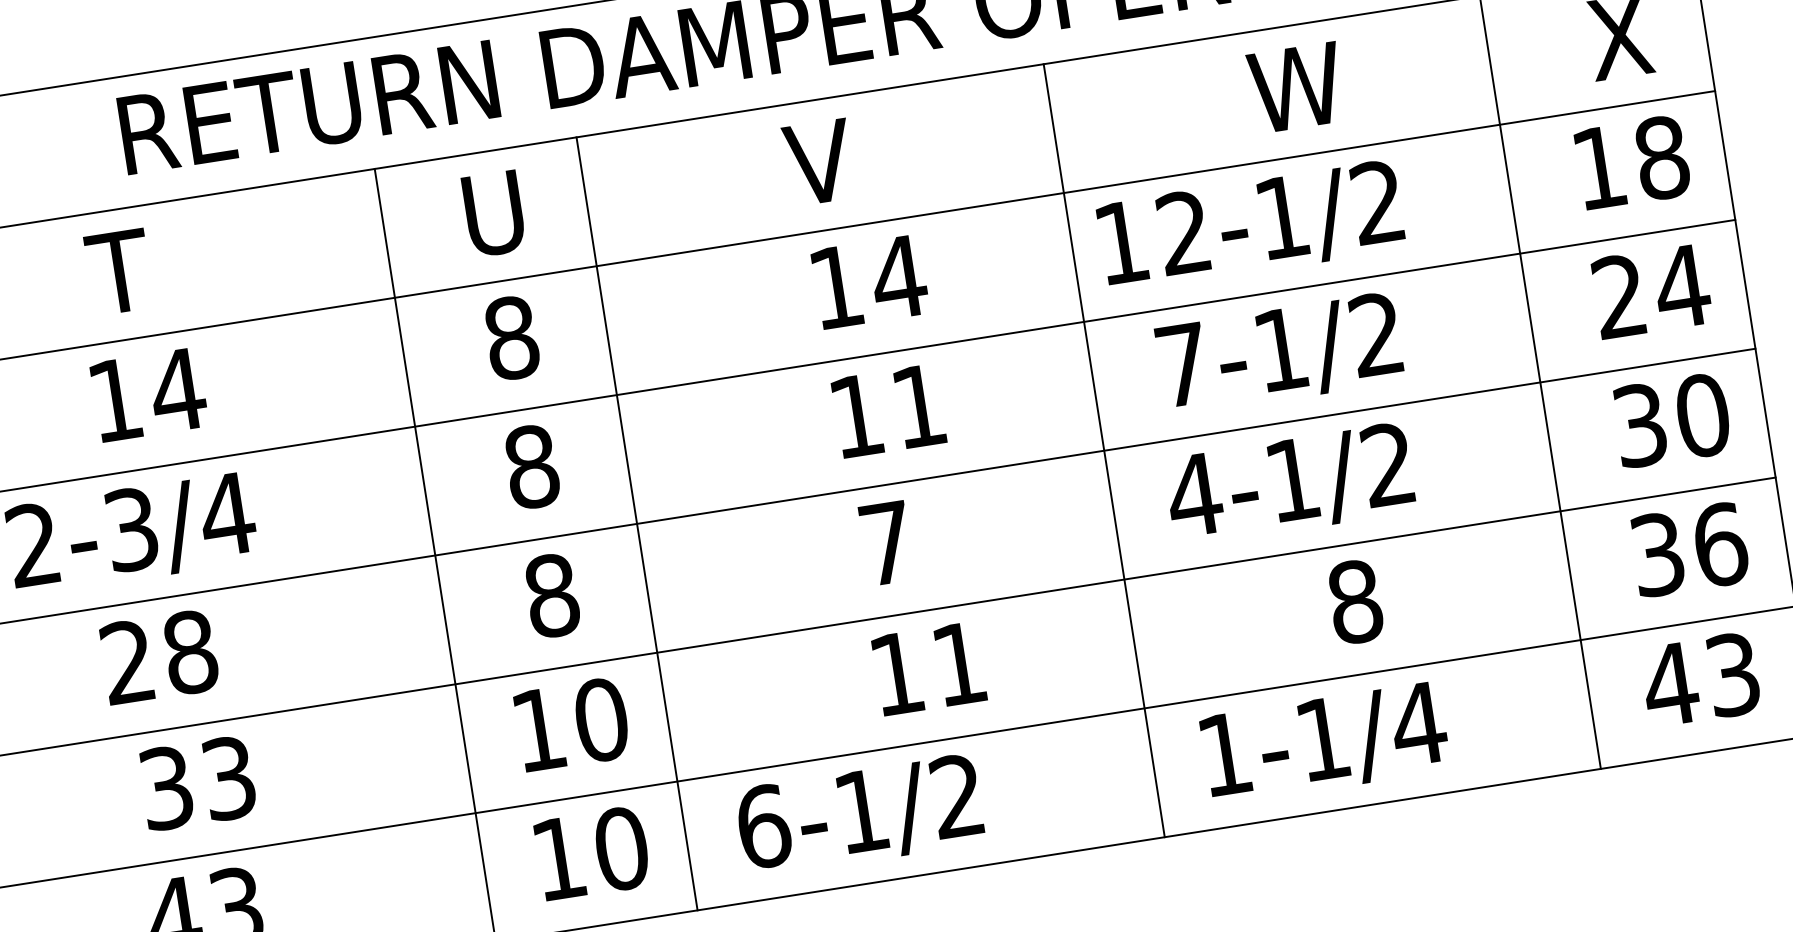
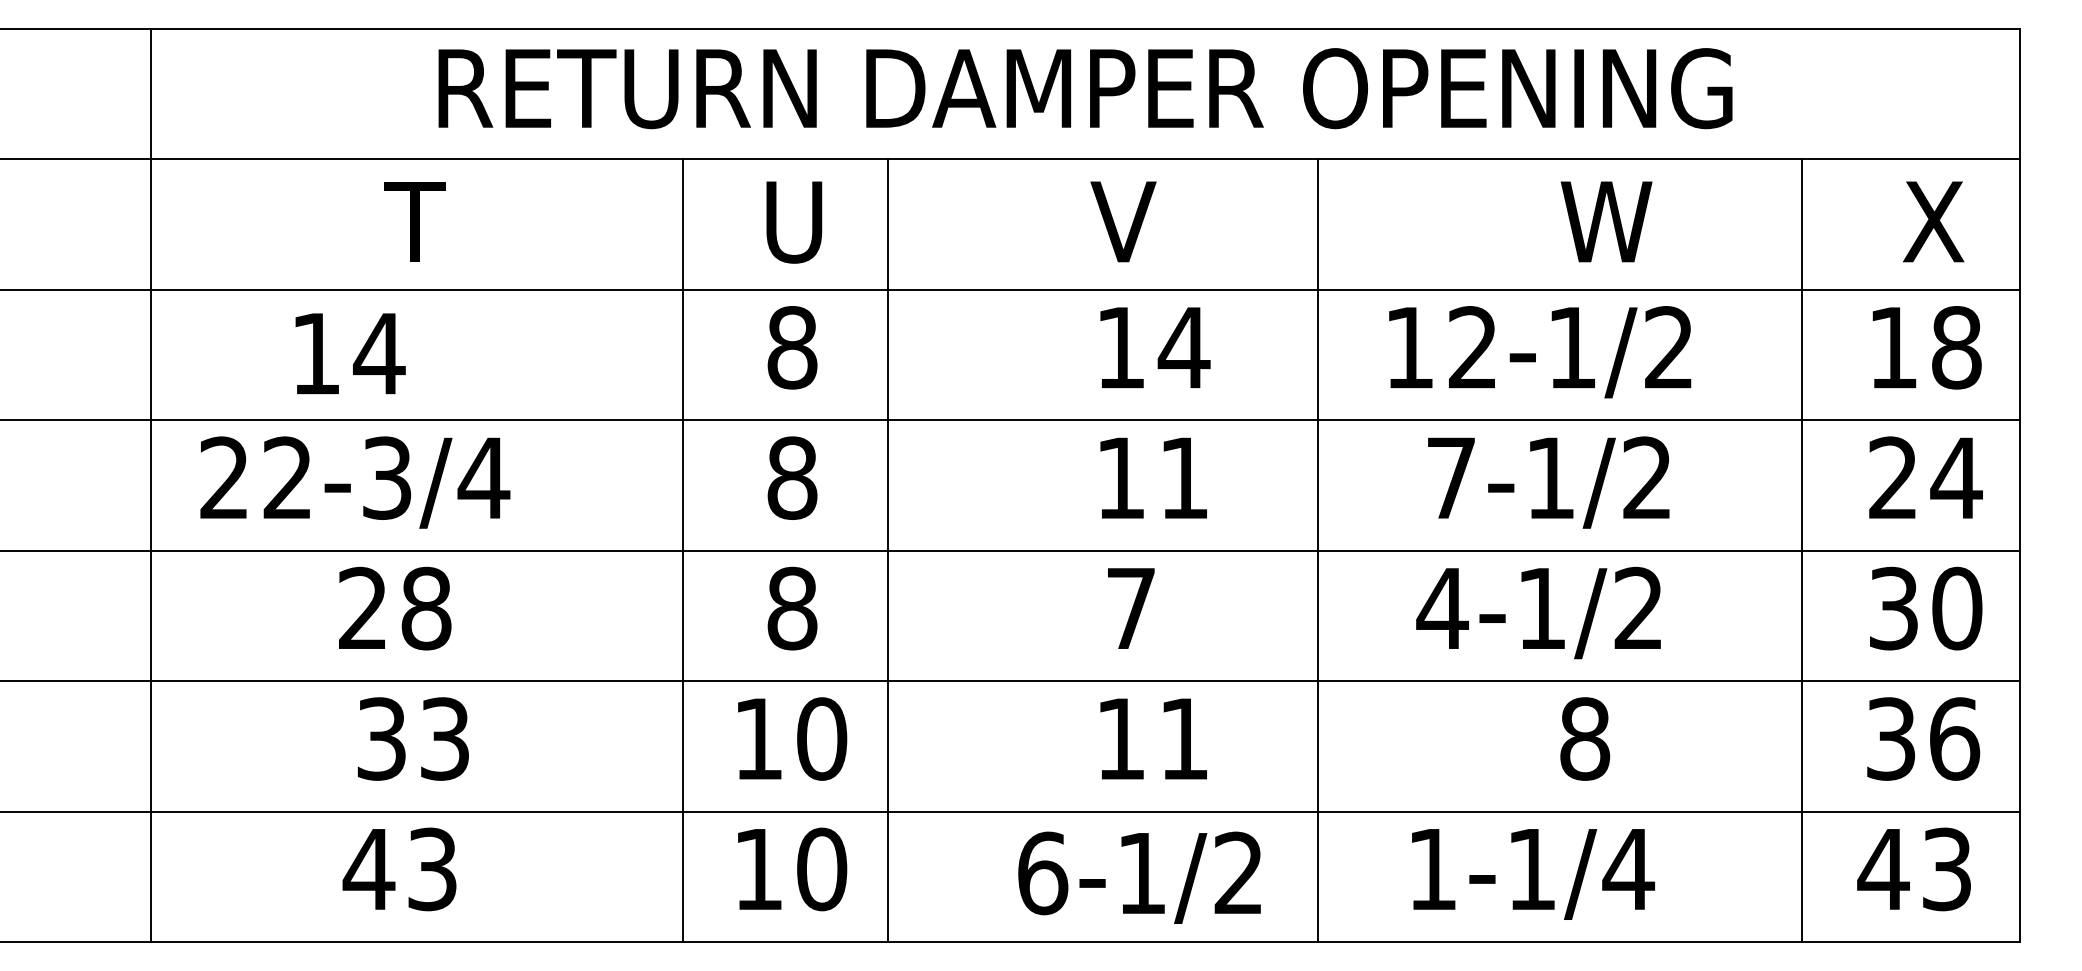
text: (149, 394) -> (350, 353), moved
line: (1104, 450) -> (1318, 550), moved
text: (859, 815) -> (1139, 877), moved

